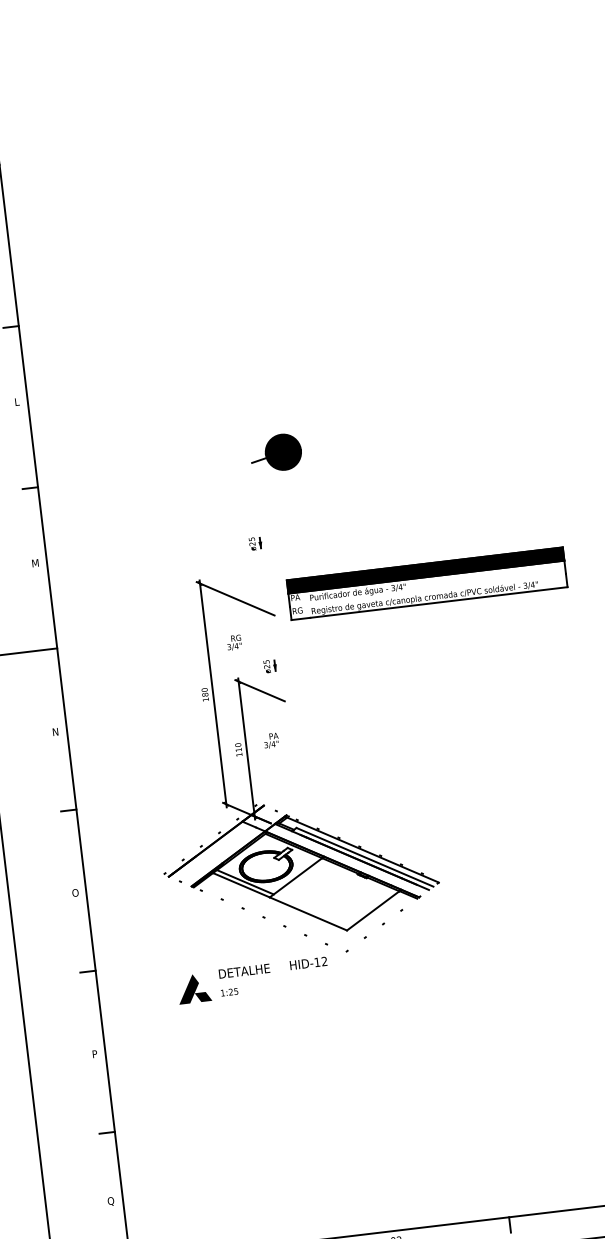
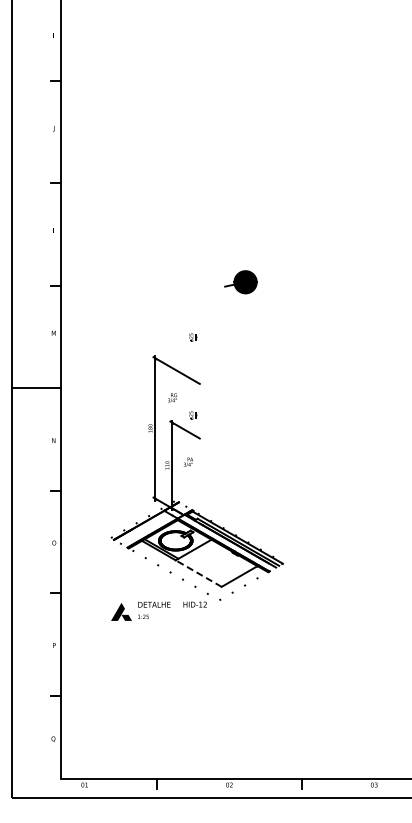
part: (275, 453) -> (240, 282), moved
part: (426, 583) -> (297, 375), removed
line: (308, 913) -> (198, 573), solid -> dashed

